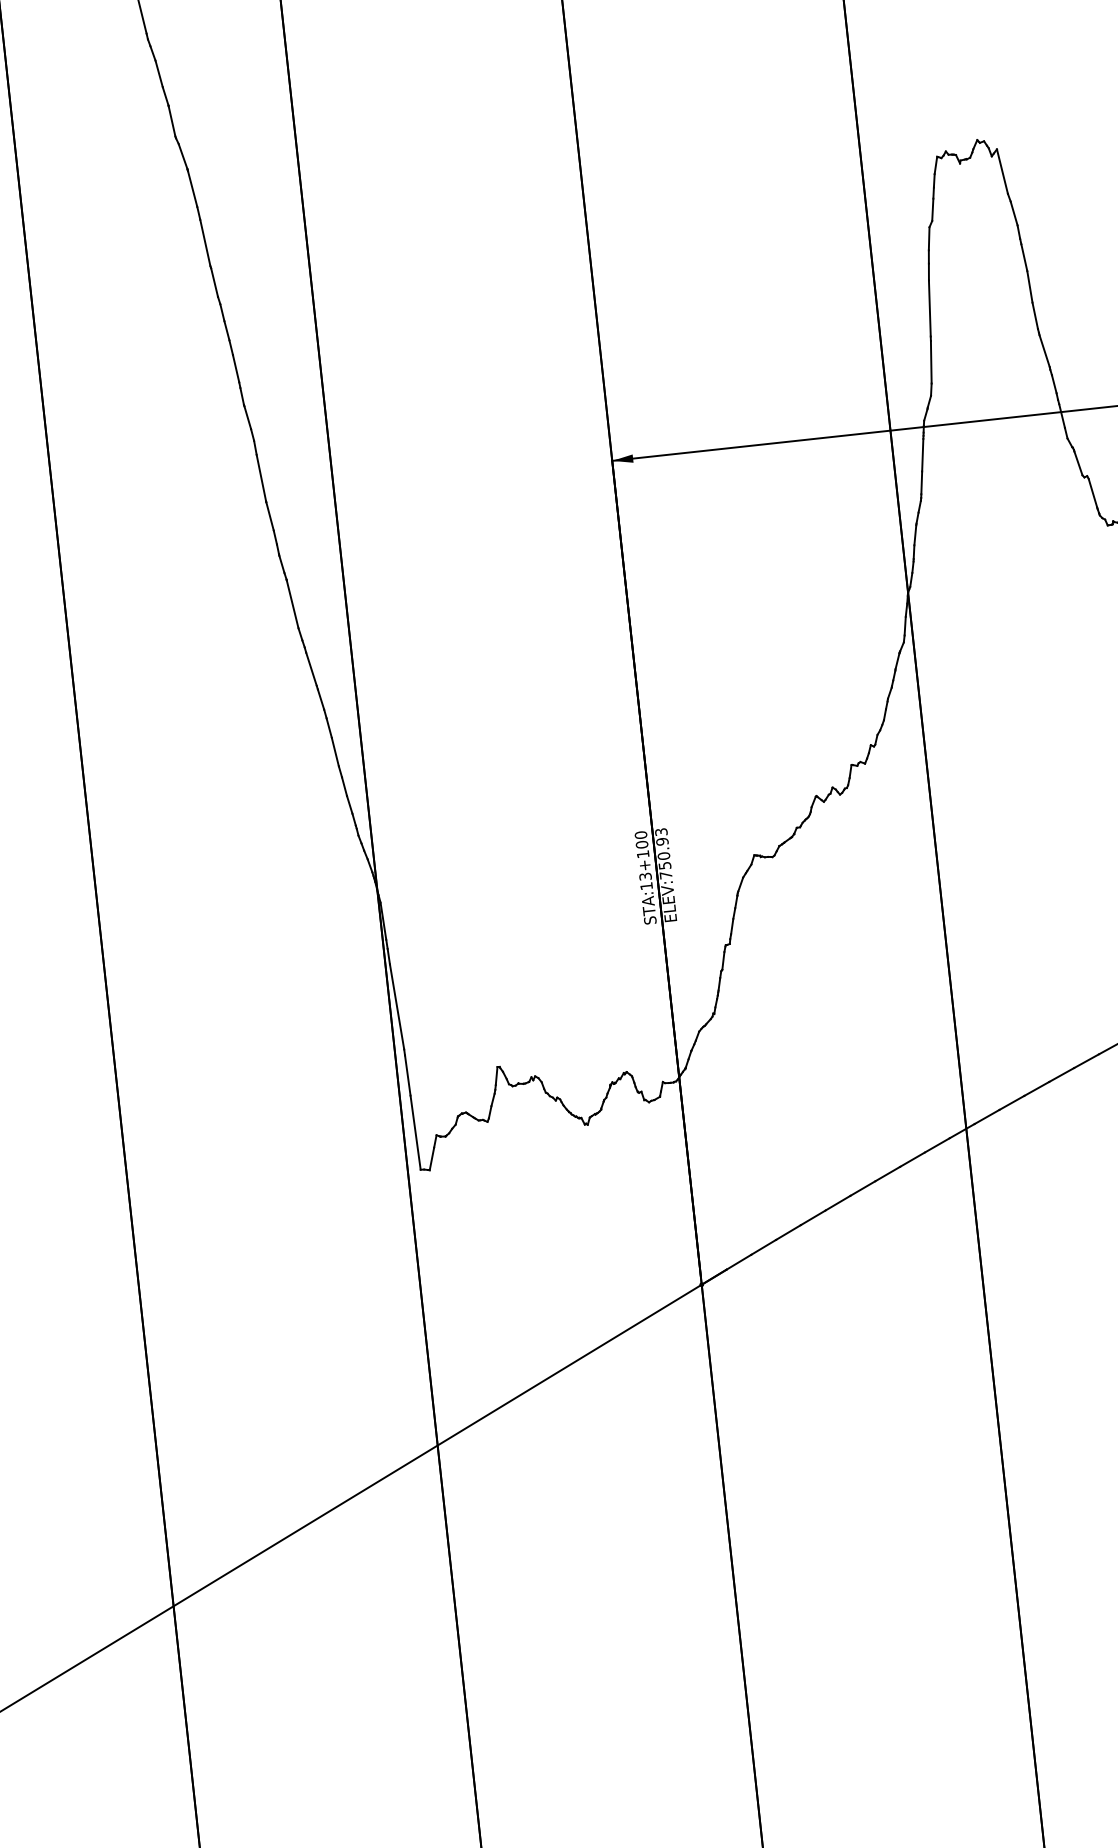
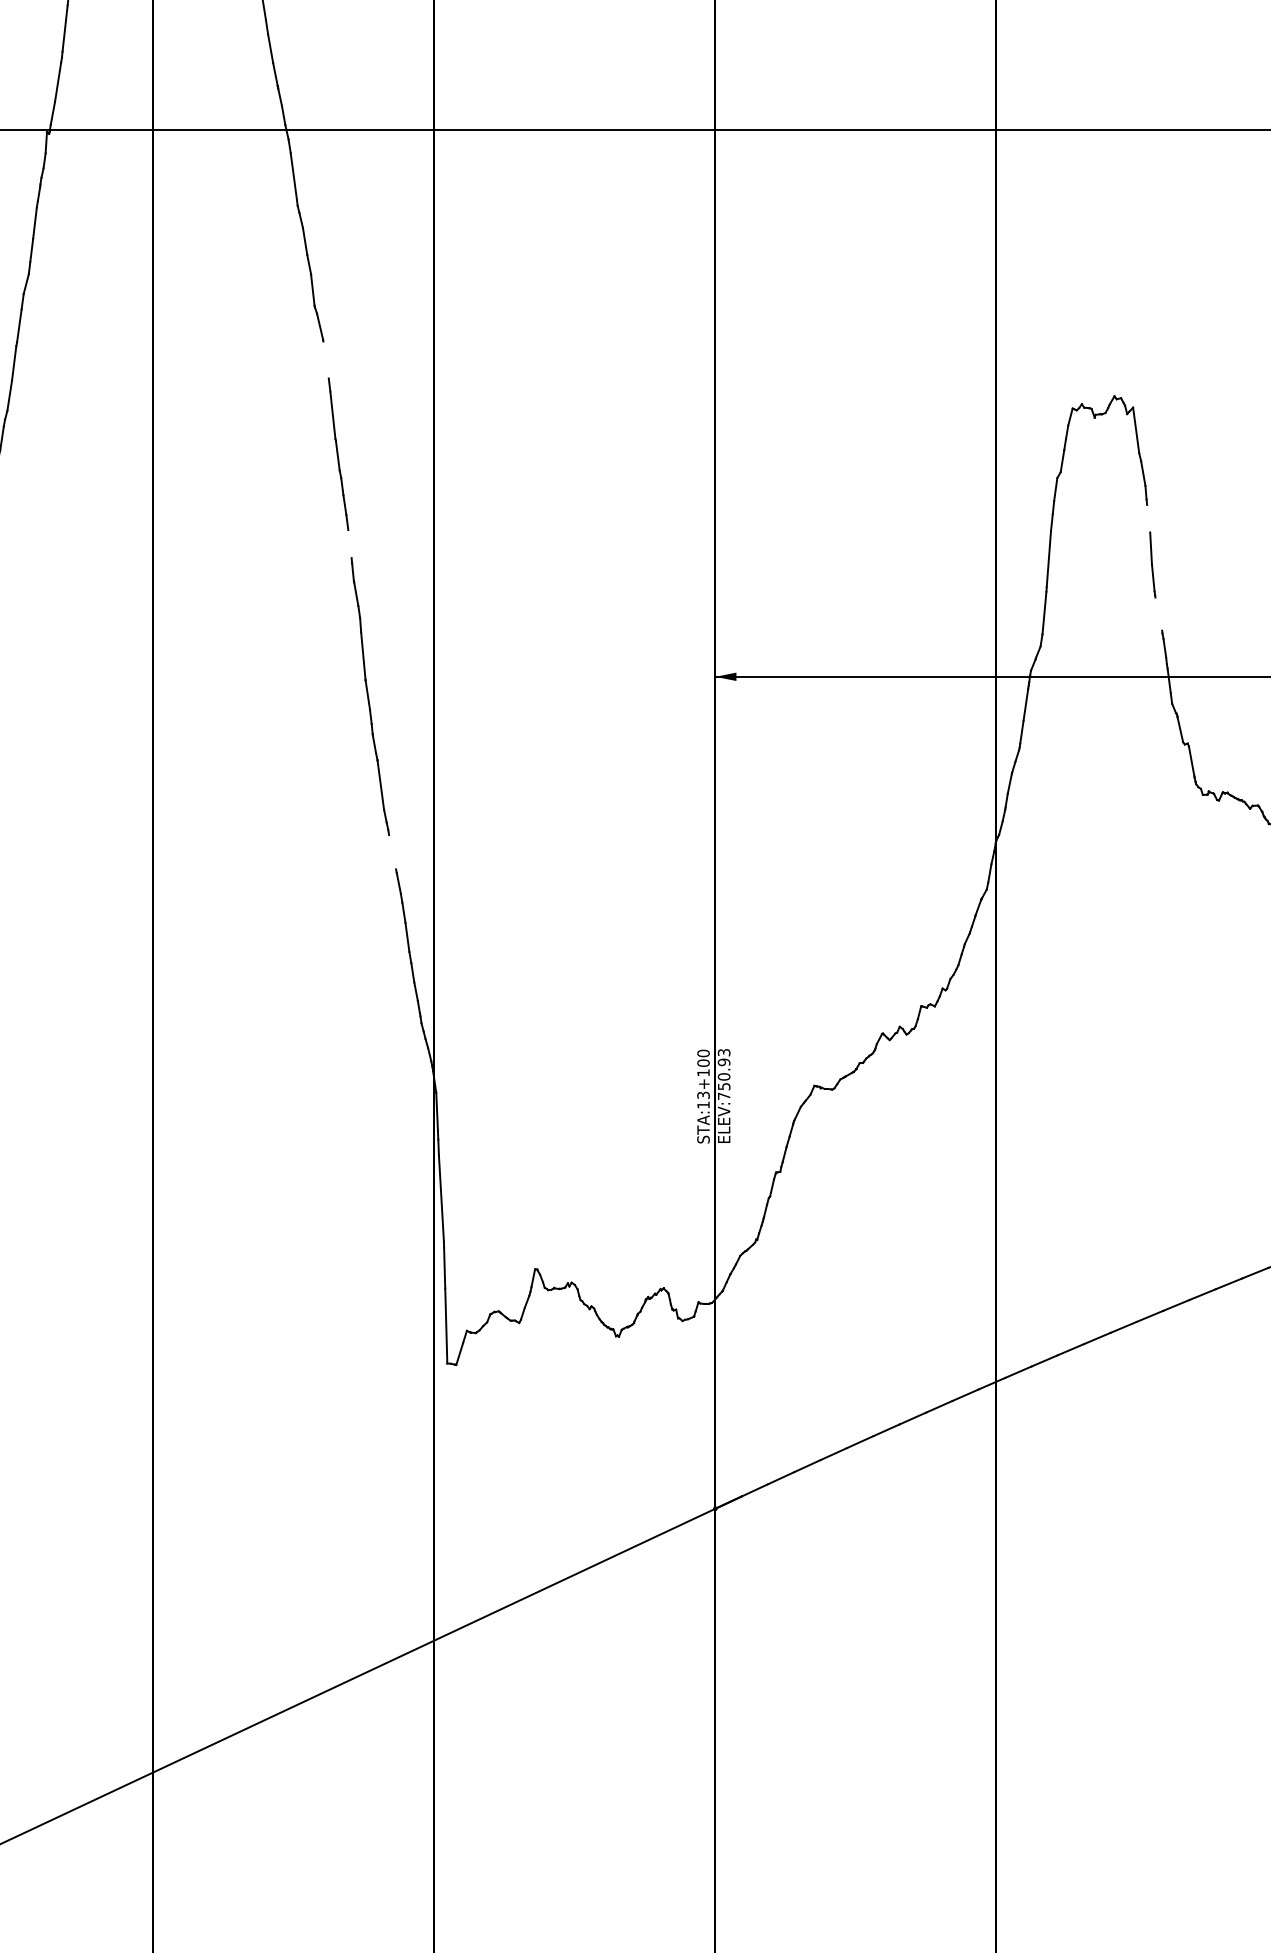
line: (192, 188) -> (325, 359), removed
line: (1024, 257) -> (1148, 518), removed
line: (1044, 350) -> (1158, 613), removed
line: (235, 369) -> (349, 544), removed
line: (311, 669) -> (392, 852), removed

